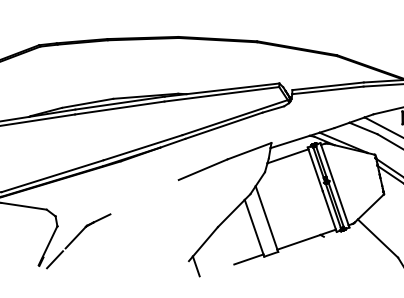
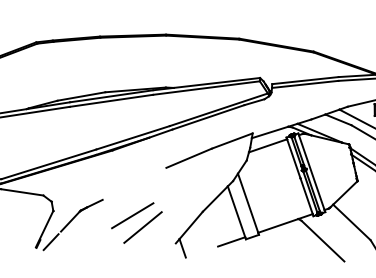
line: (142, 231) -> (132, 215), added
line: (153, 243) -> (142, 227), added
line: (346, 258) -> (322, 240), added

